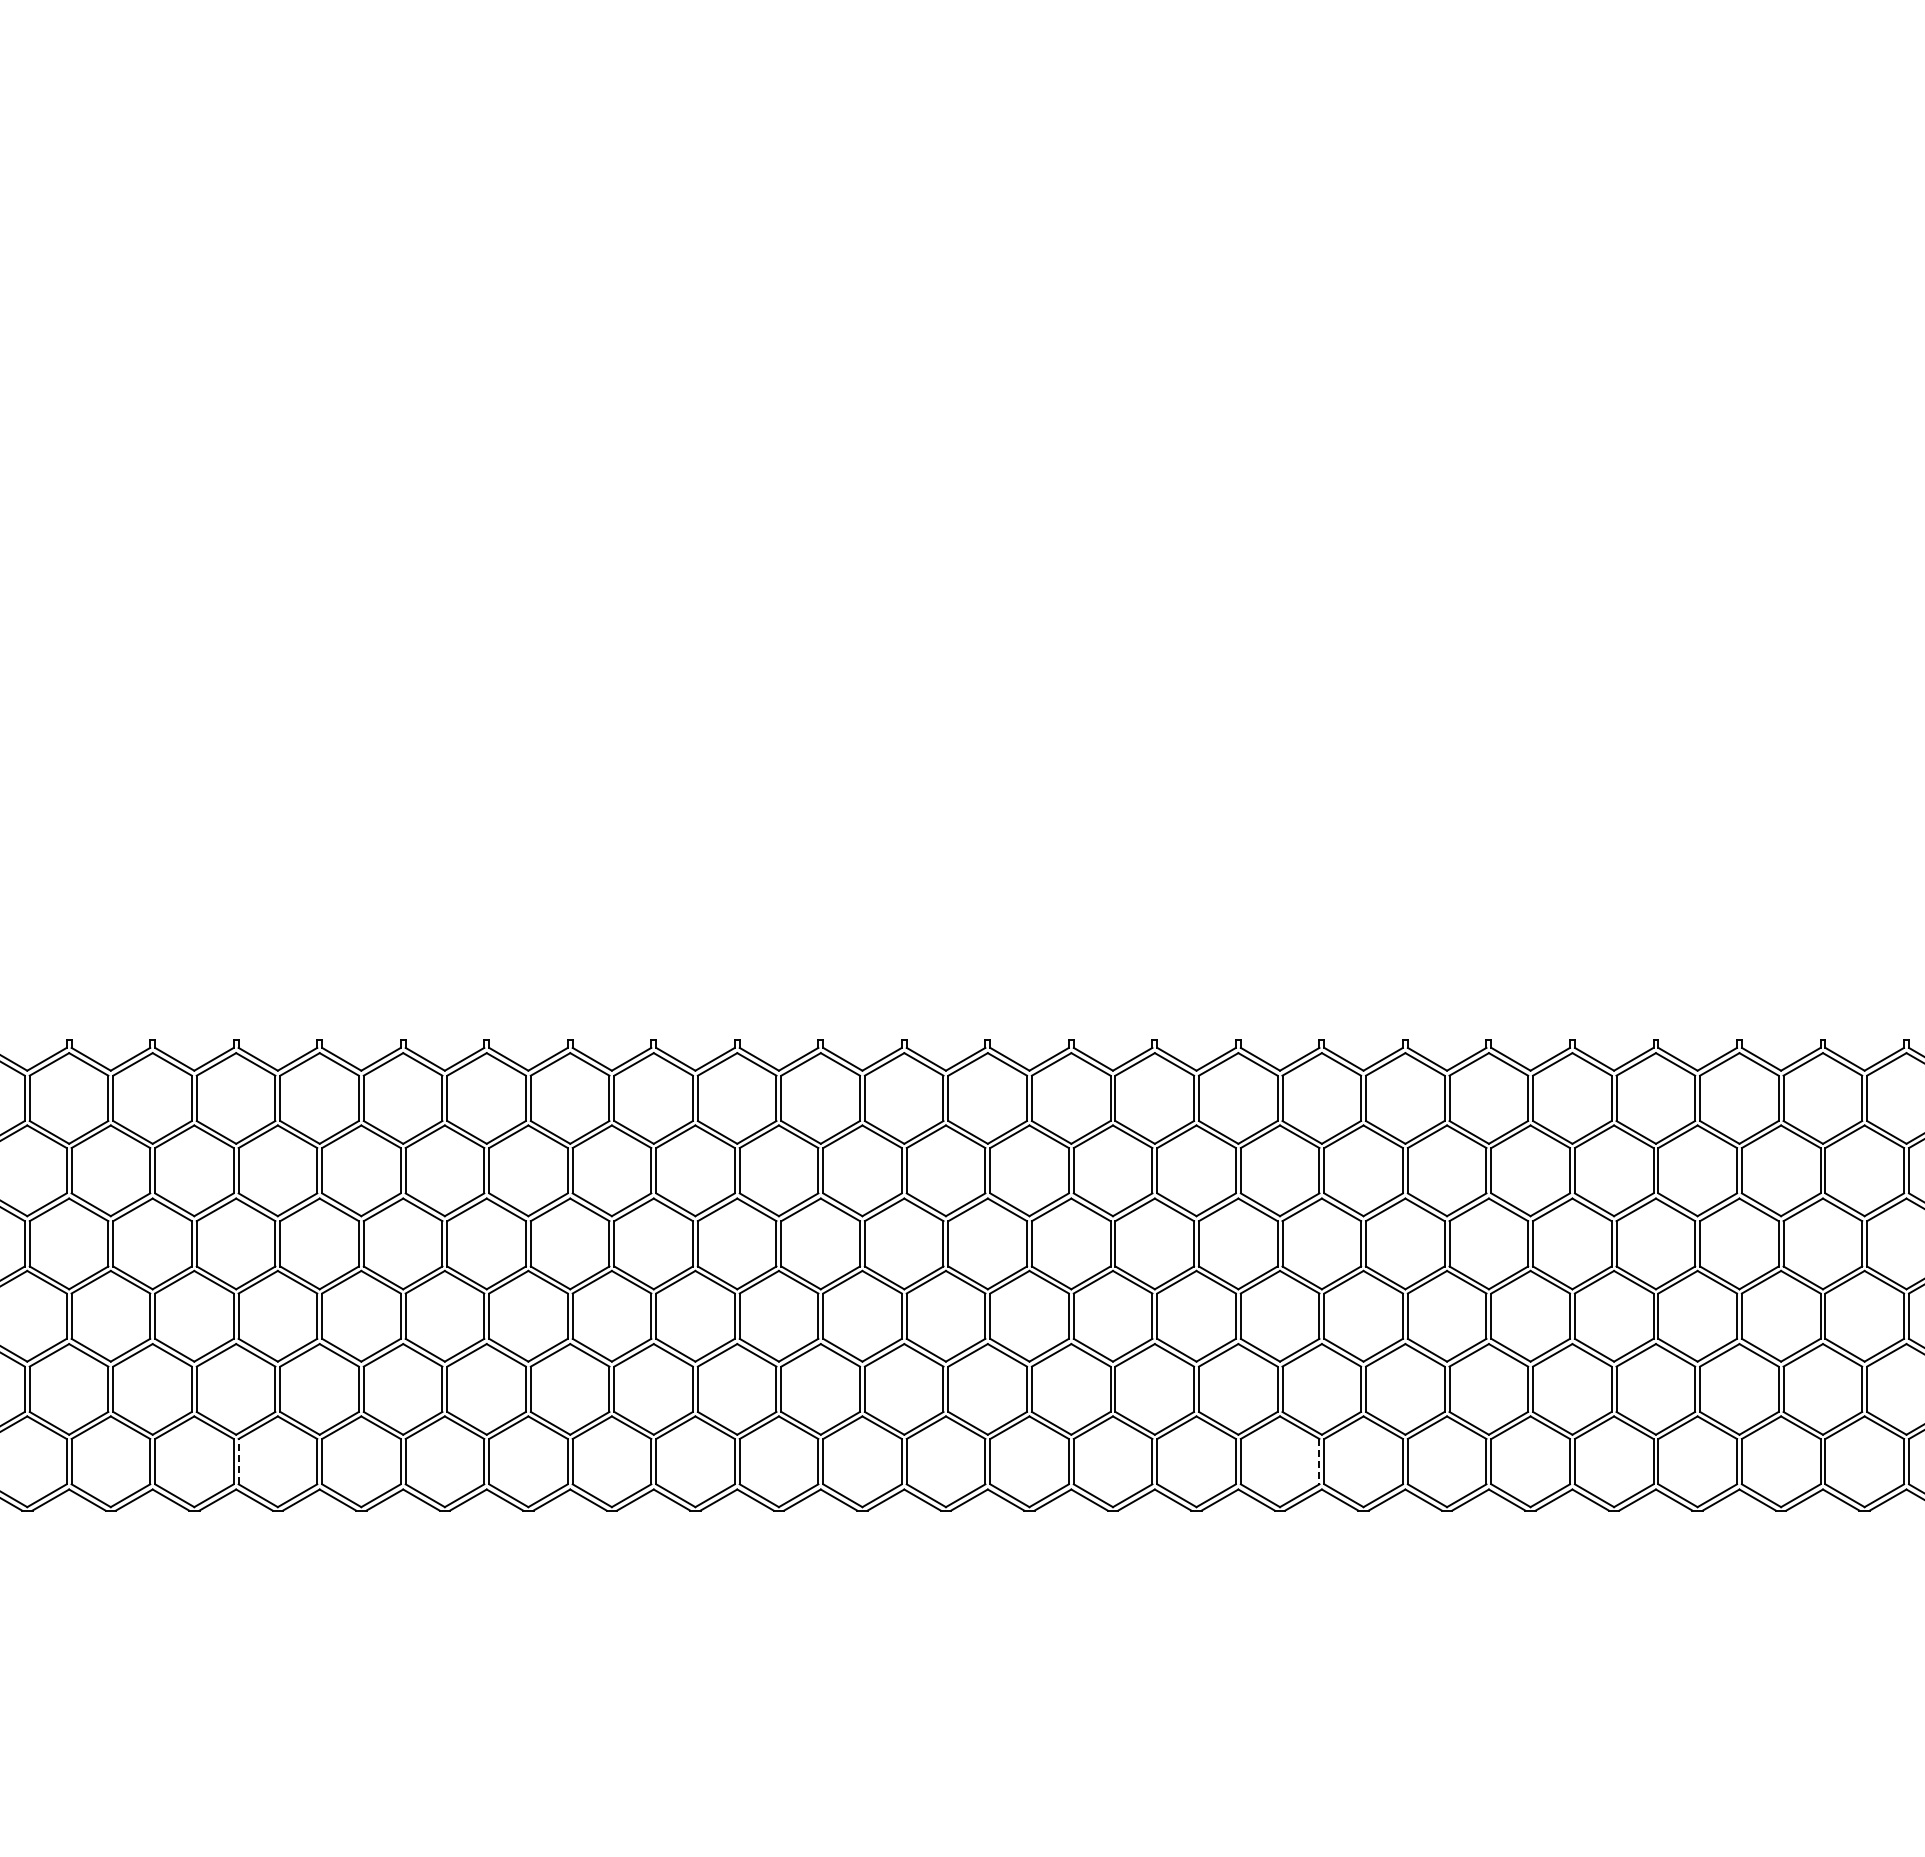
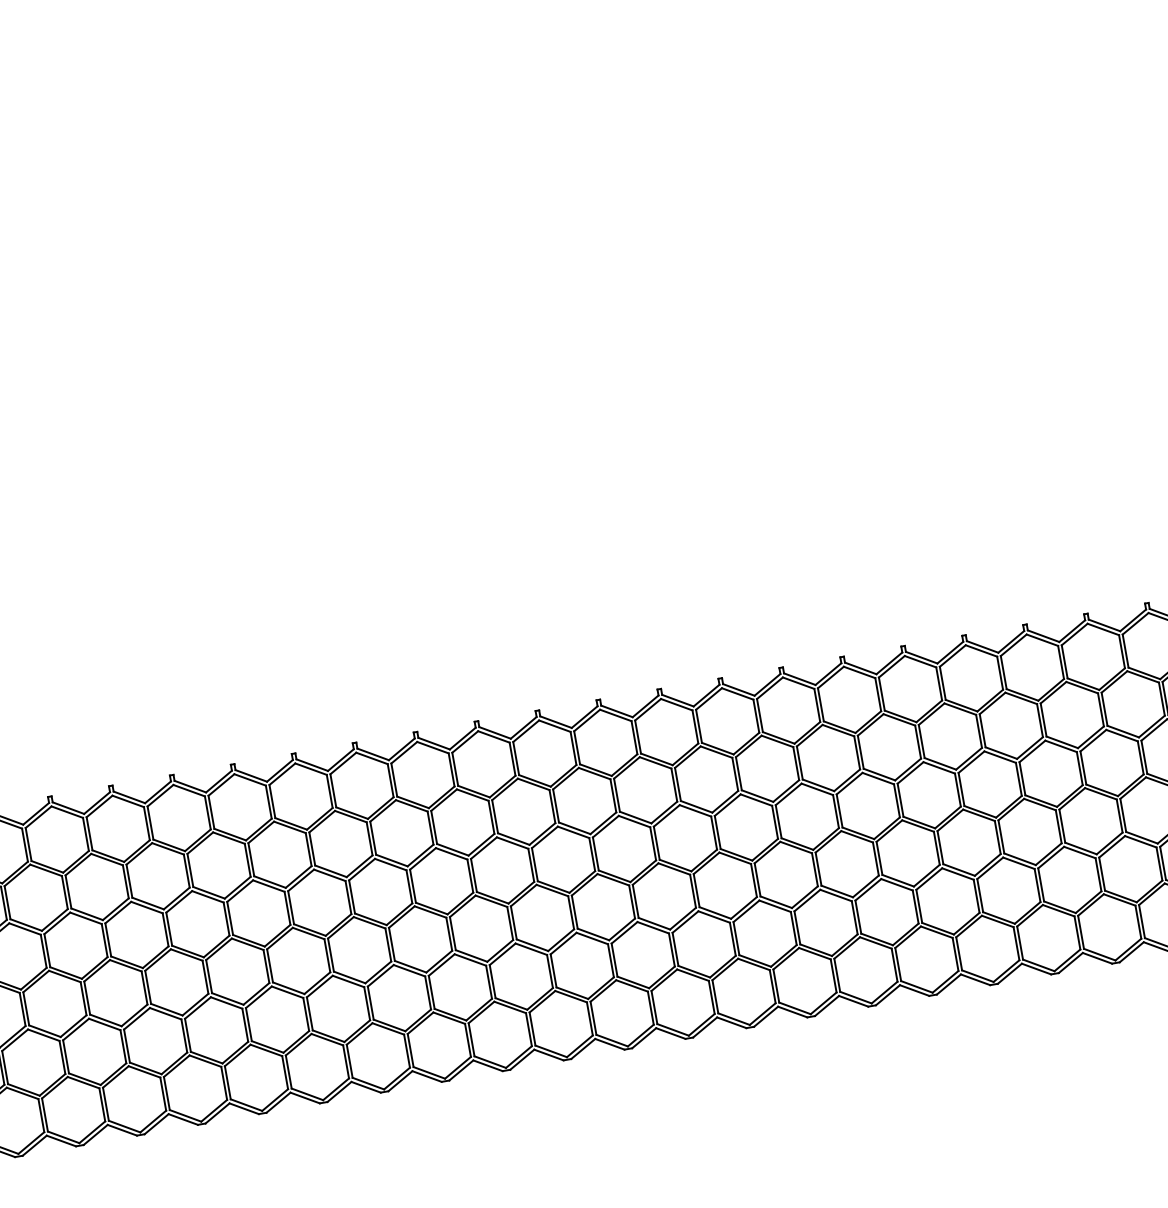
line: (238, 1461) -> (227, 1082), dashed -> solid
line: (1319, 1461) -> (1016, 943), dashed -> solid

